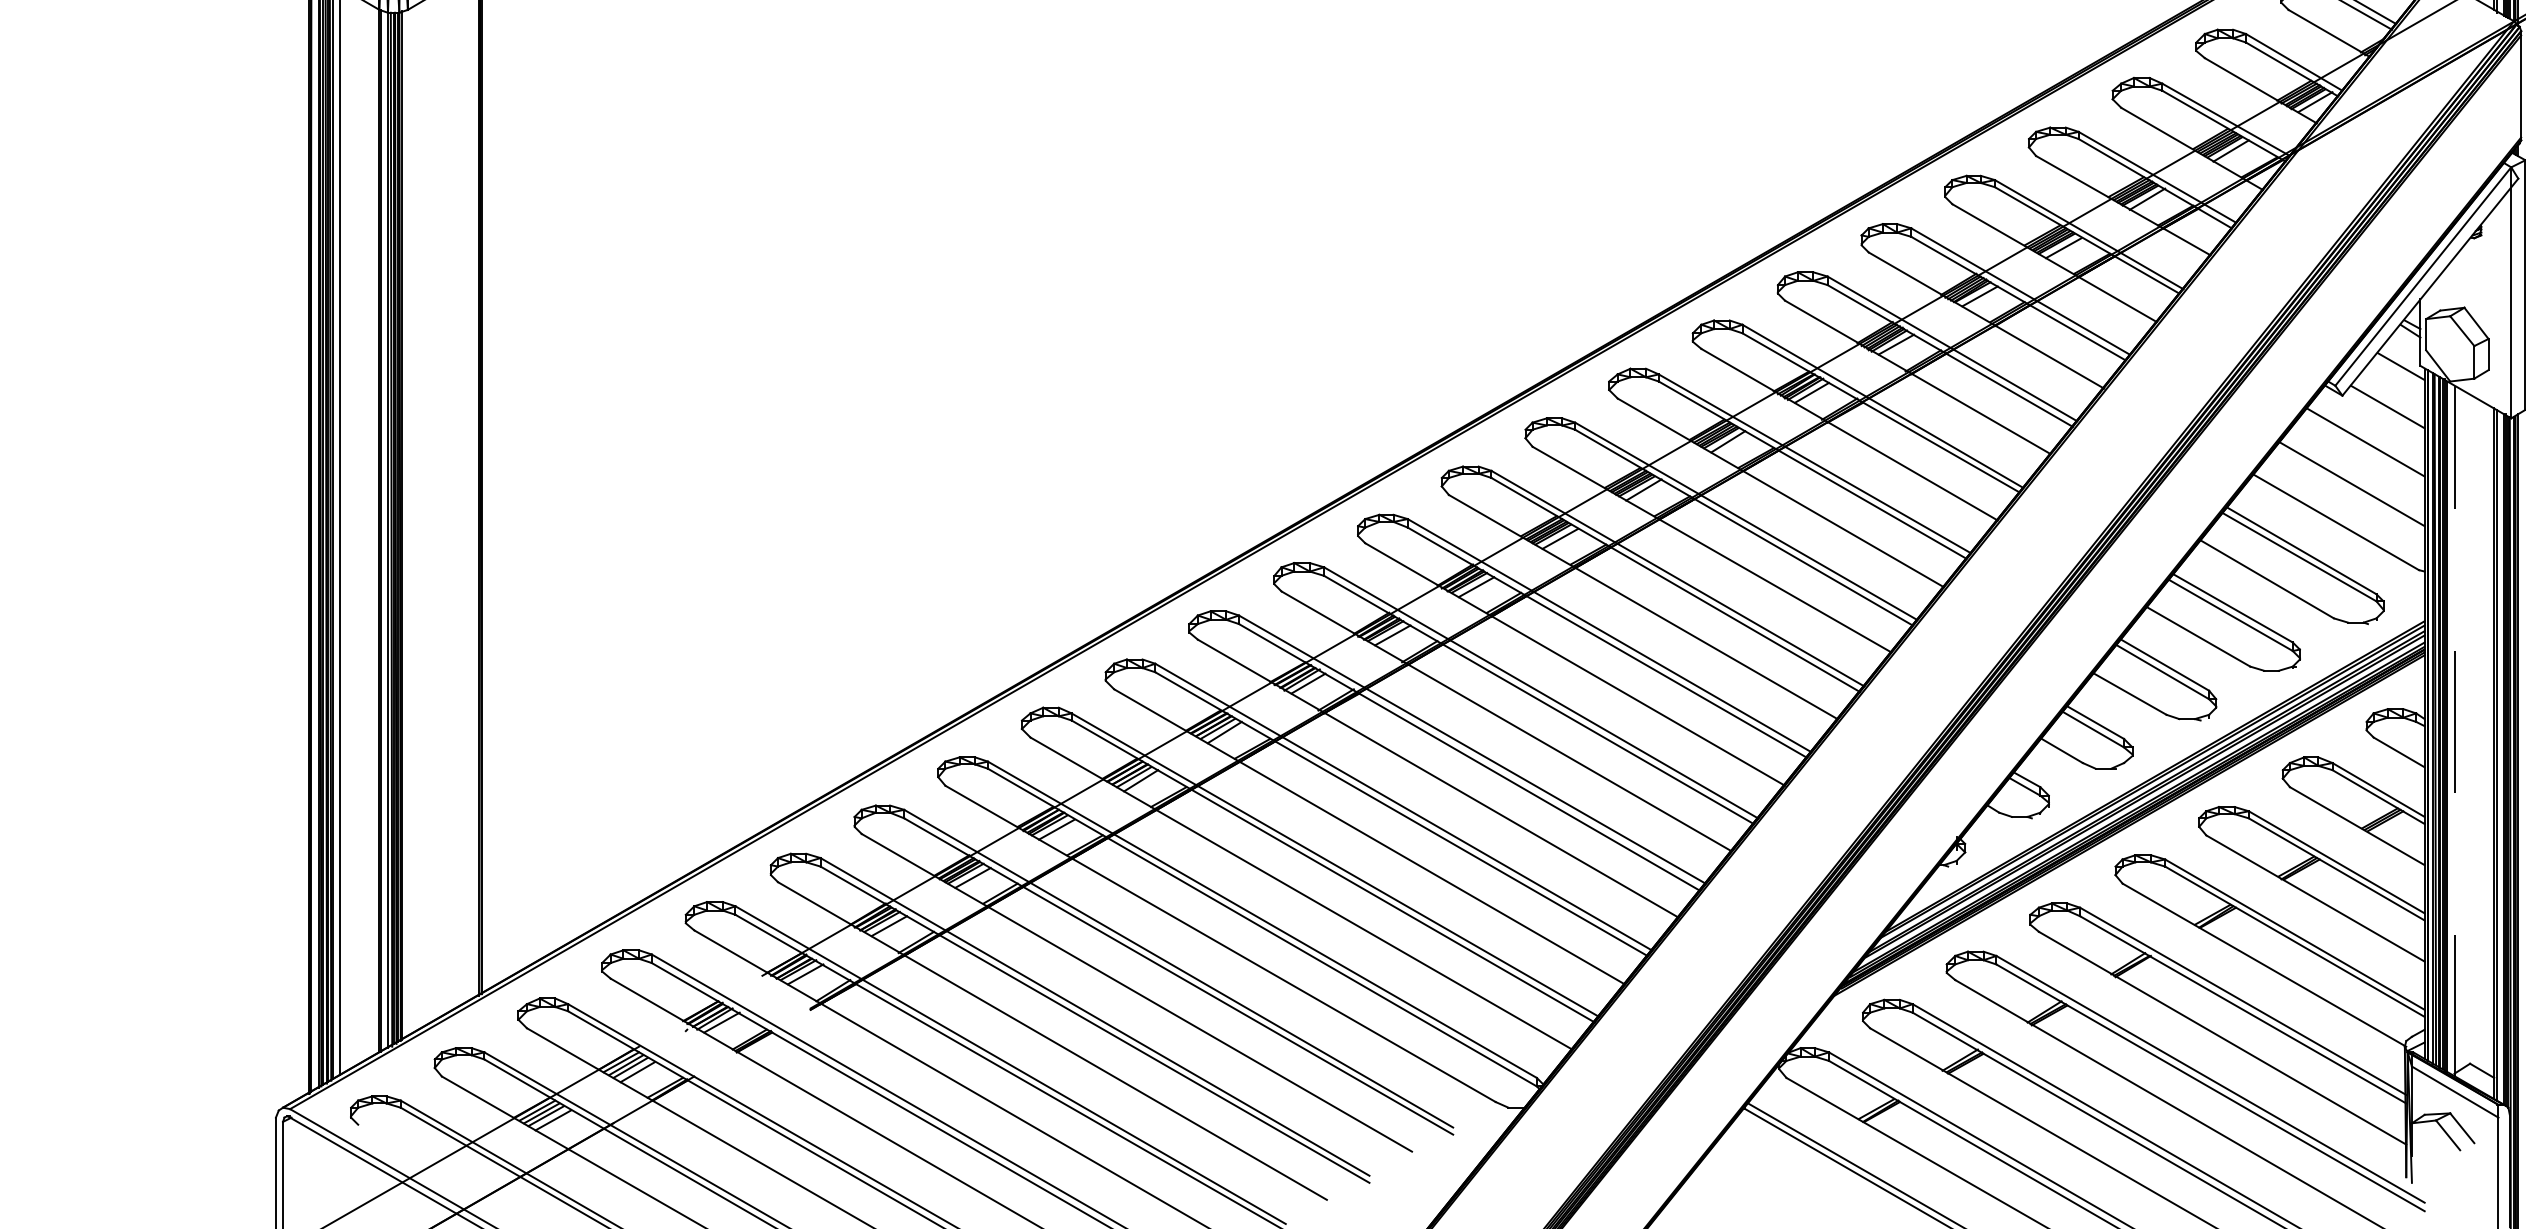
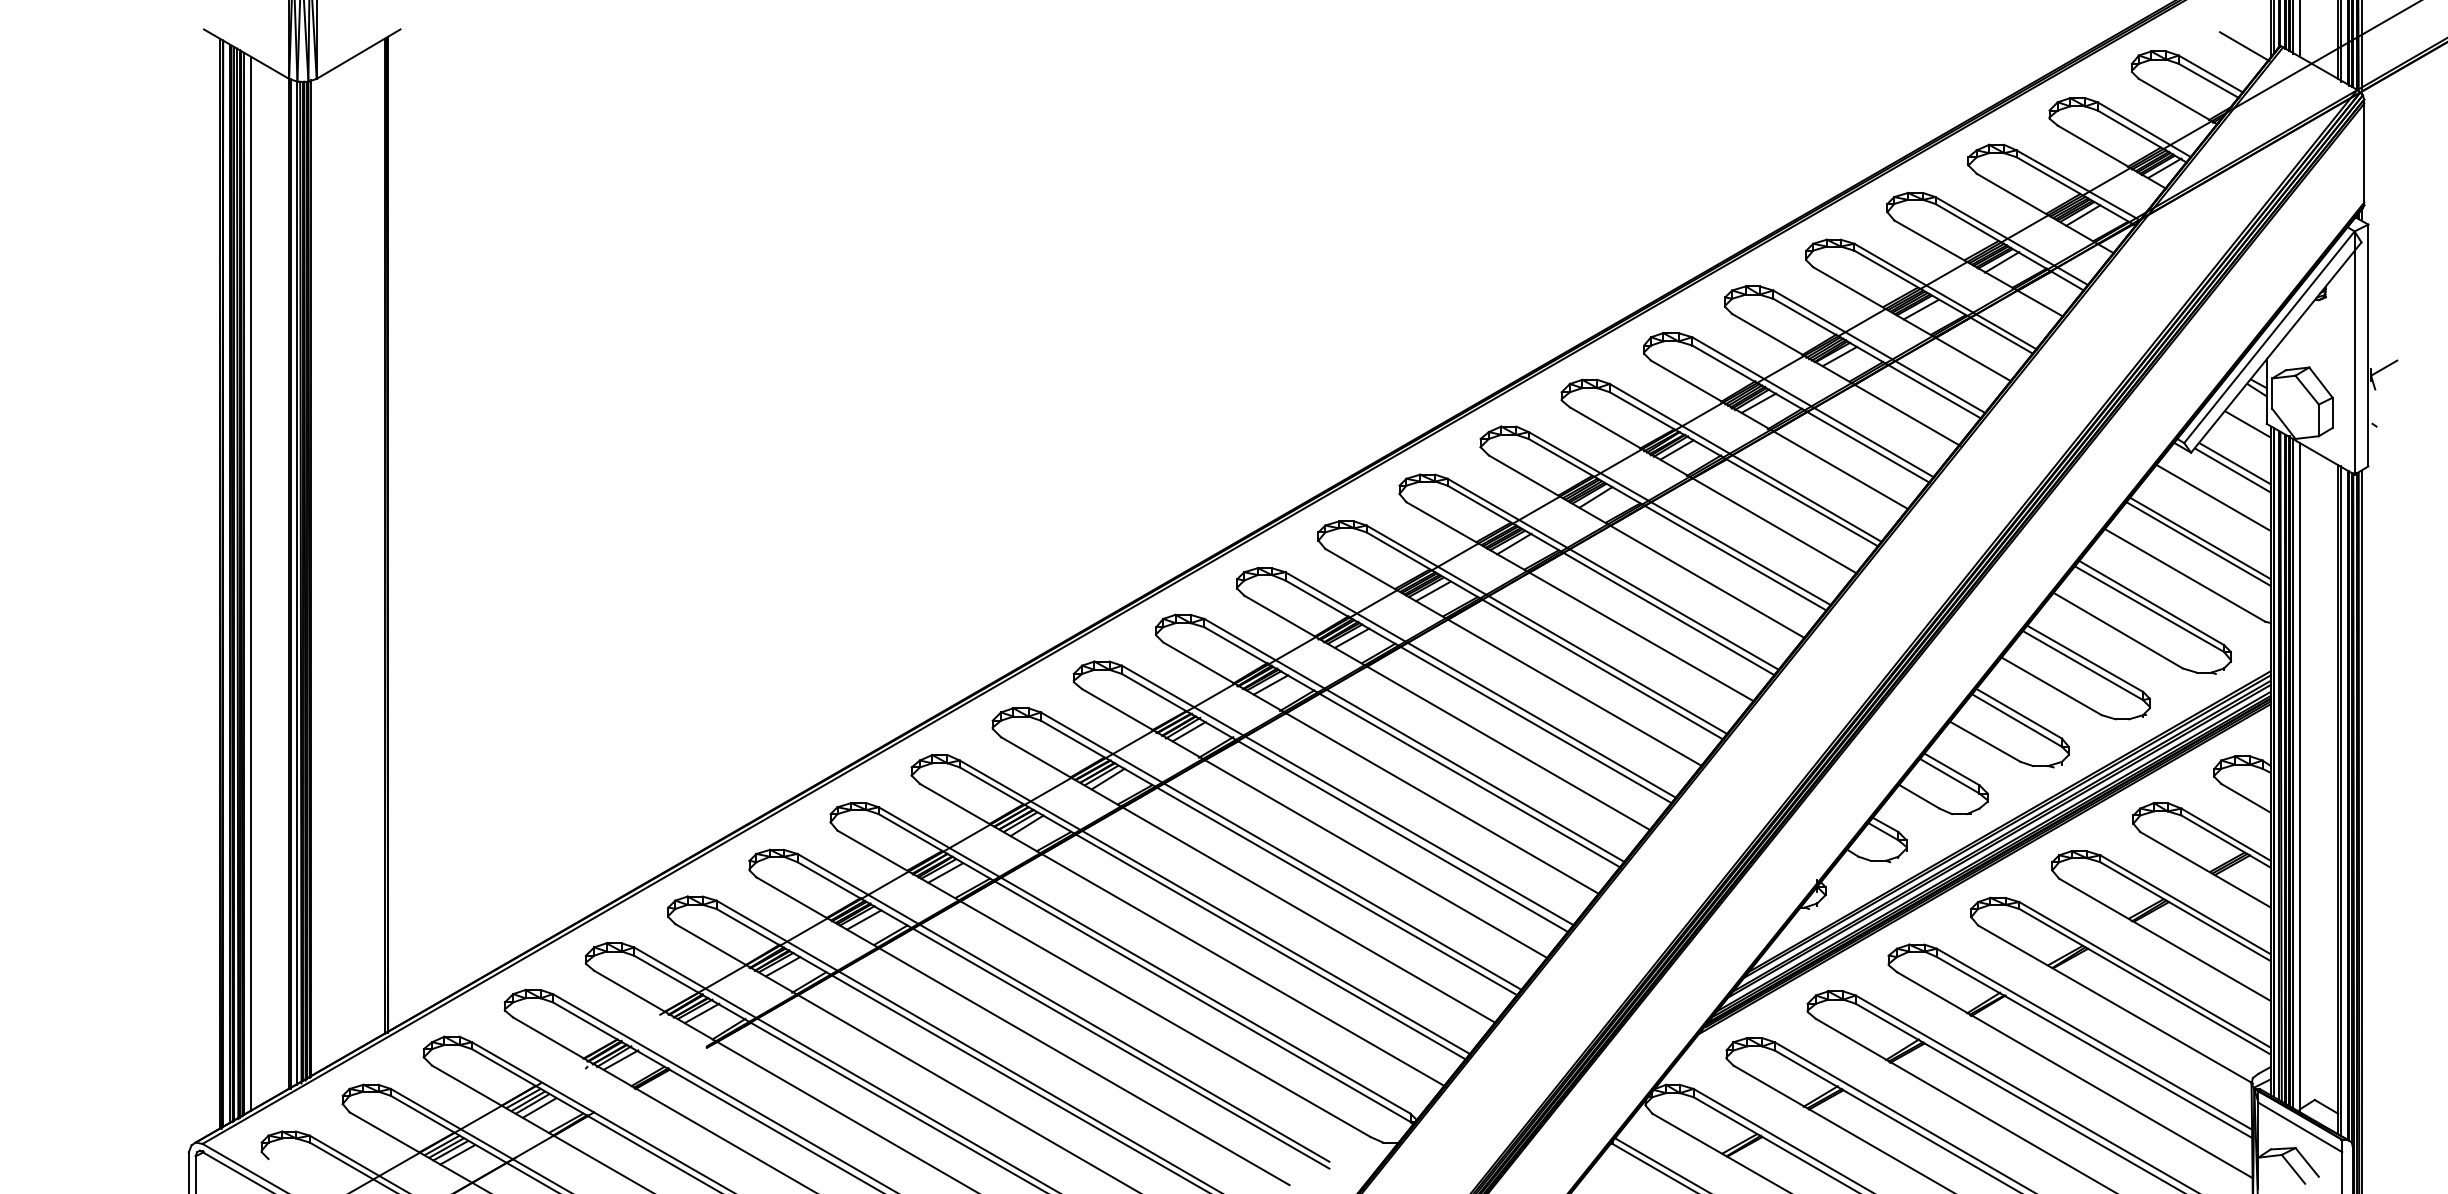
line: (2385, 414) -> (2232, 470), added
line: (2350, 490) -> (2198, 544), added
line: (2454, 730) -> (2299, 777), dashed -> solid

